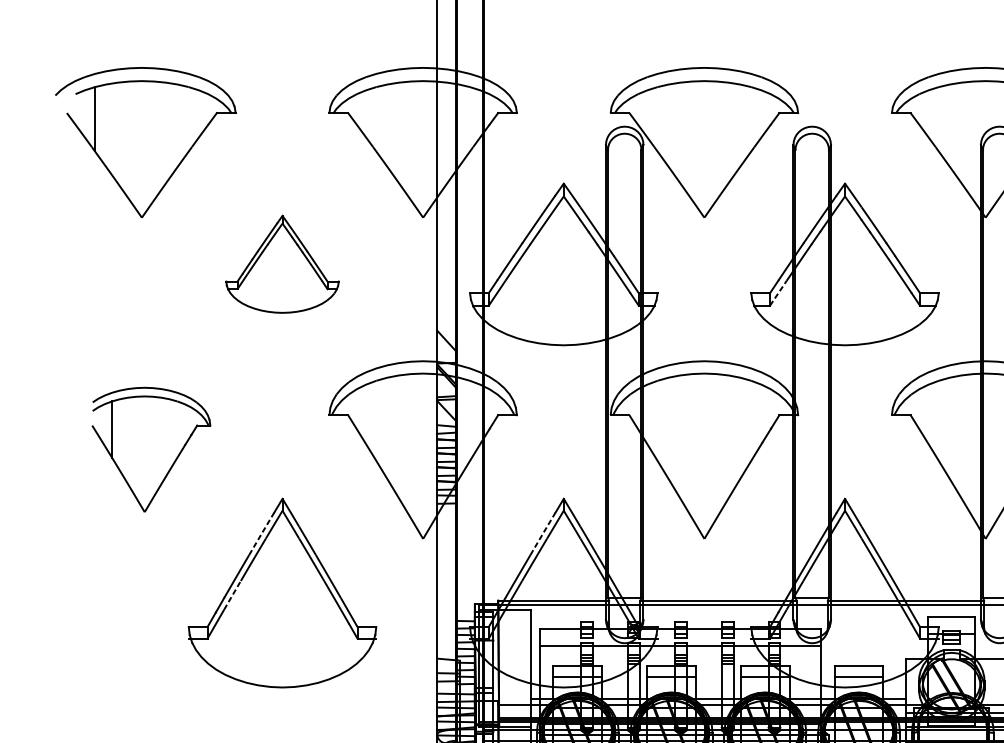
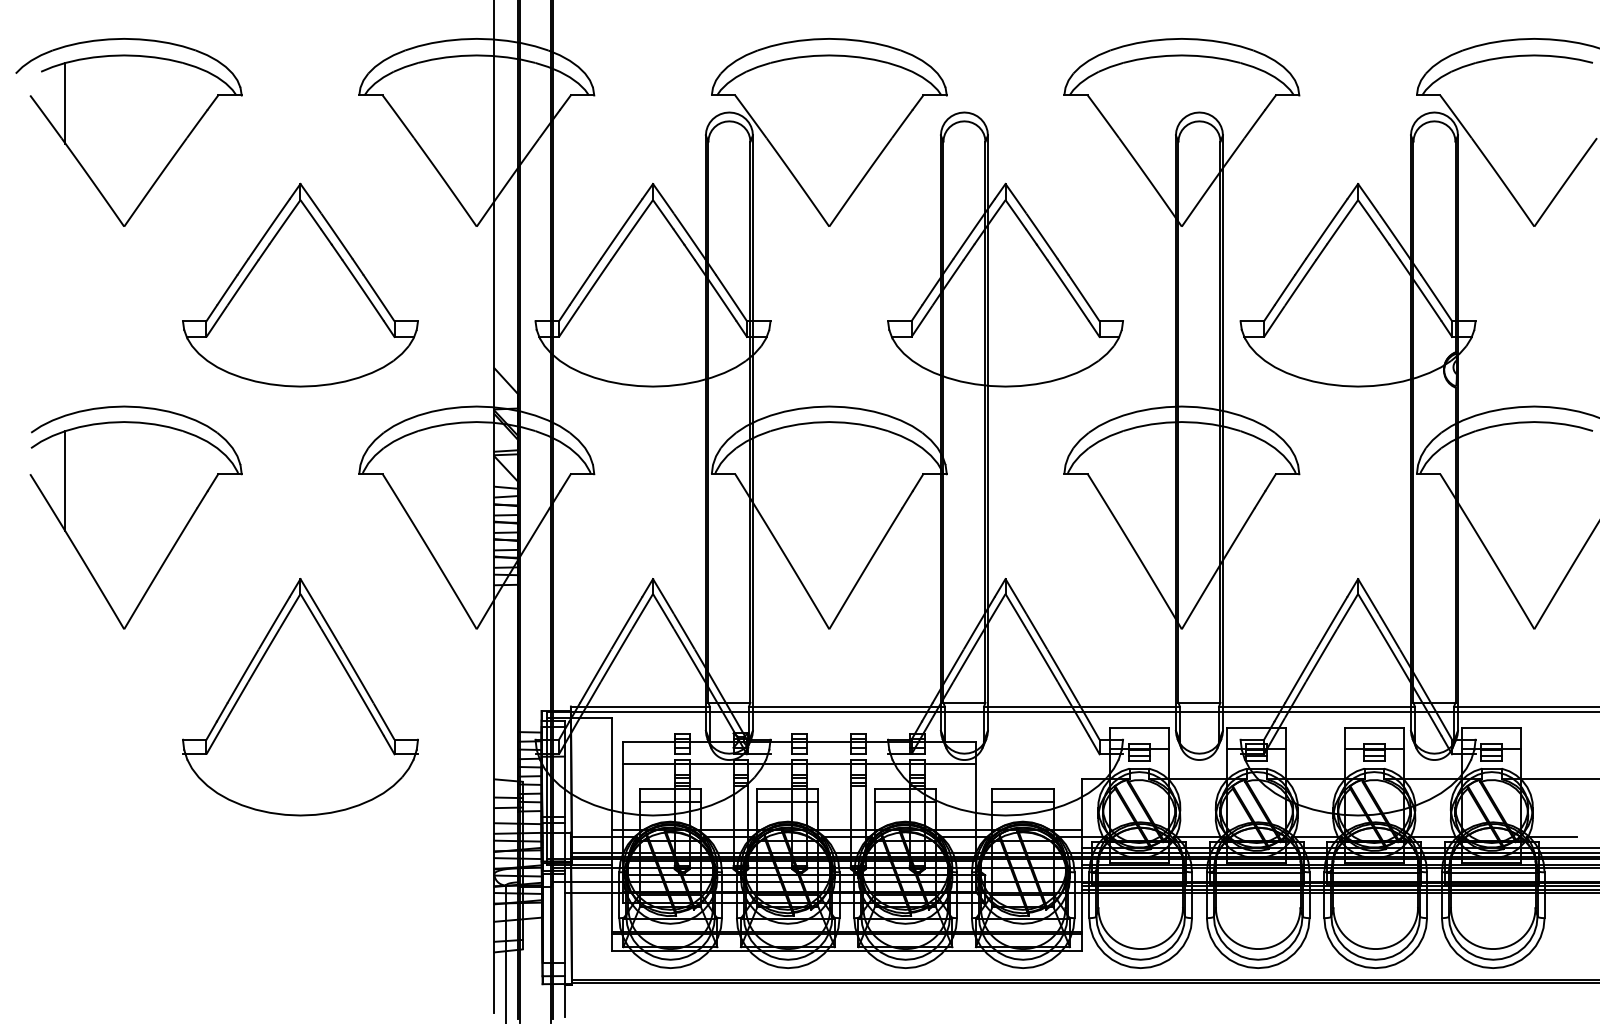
part: (282, 263) -> (300, 284), size x1.67
line: (778, 293) -> (922, 321), dashed -> solid
part: (150, 449) -> (135, 517), size x1.43
line: (261, 533) -> (274, 622), dashed -> solid
line: (543, 533) -> (627, 622), dashed -> solid
line: (232, 594) -> (237, 699), dashed -> solid
line: (951, 733) -> (1139, 873), added

